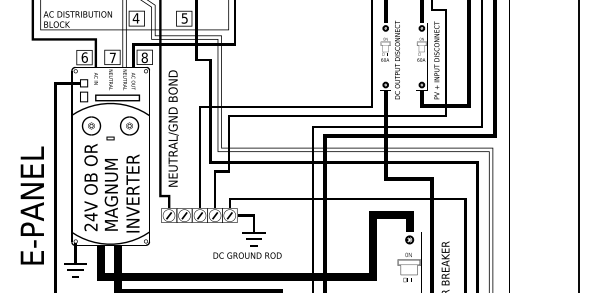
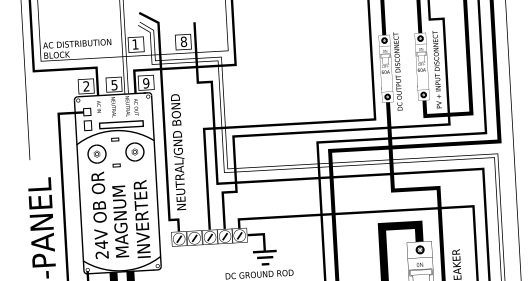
text: (135, 18) -> (134, 44), 4 -> 1
text: (184, 18) -> (183, 41), 5 -> 8
text: (84, 57) -> (86, 86), 6 -> 2
text: (112, 57) -> (114, 84), 7 -> 5
text: (144, 58) -> (146, 83), 8 -> 9
part: (110, 112) -> (115, 139), added

